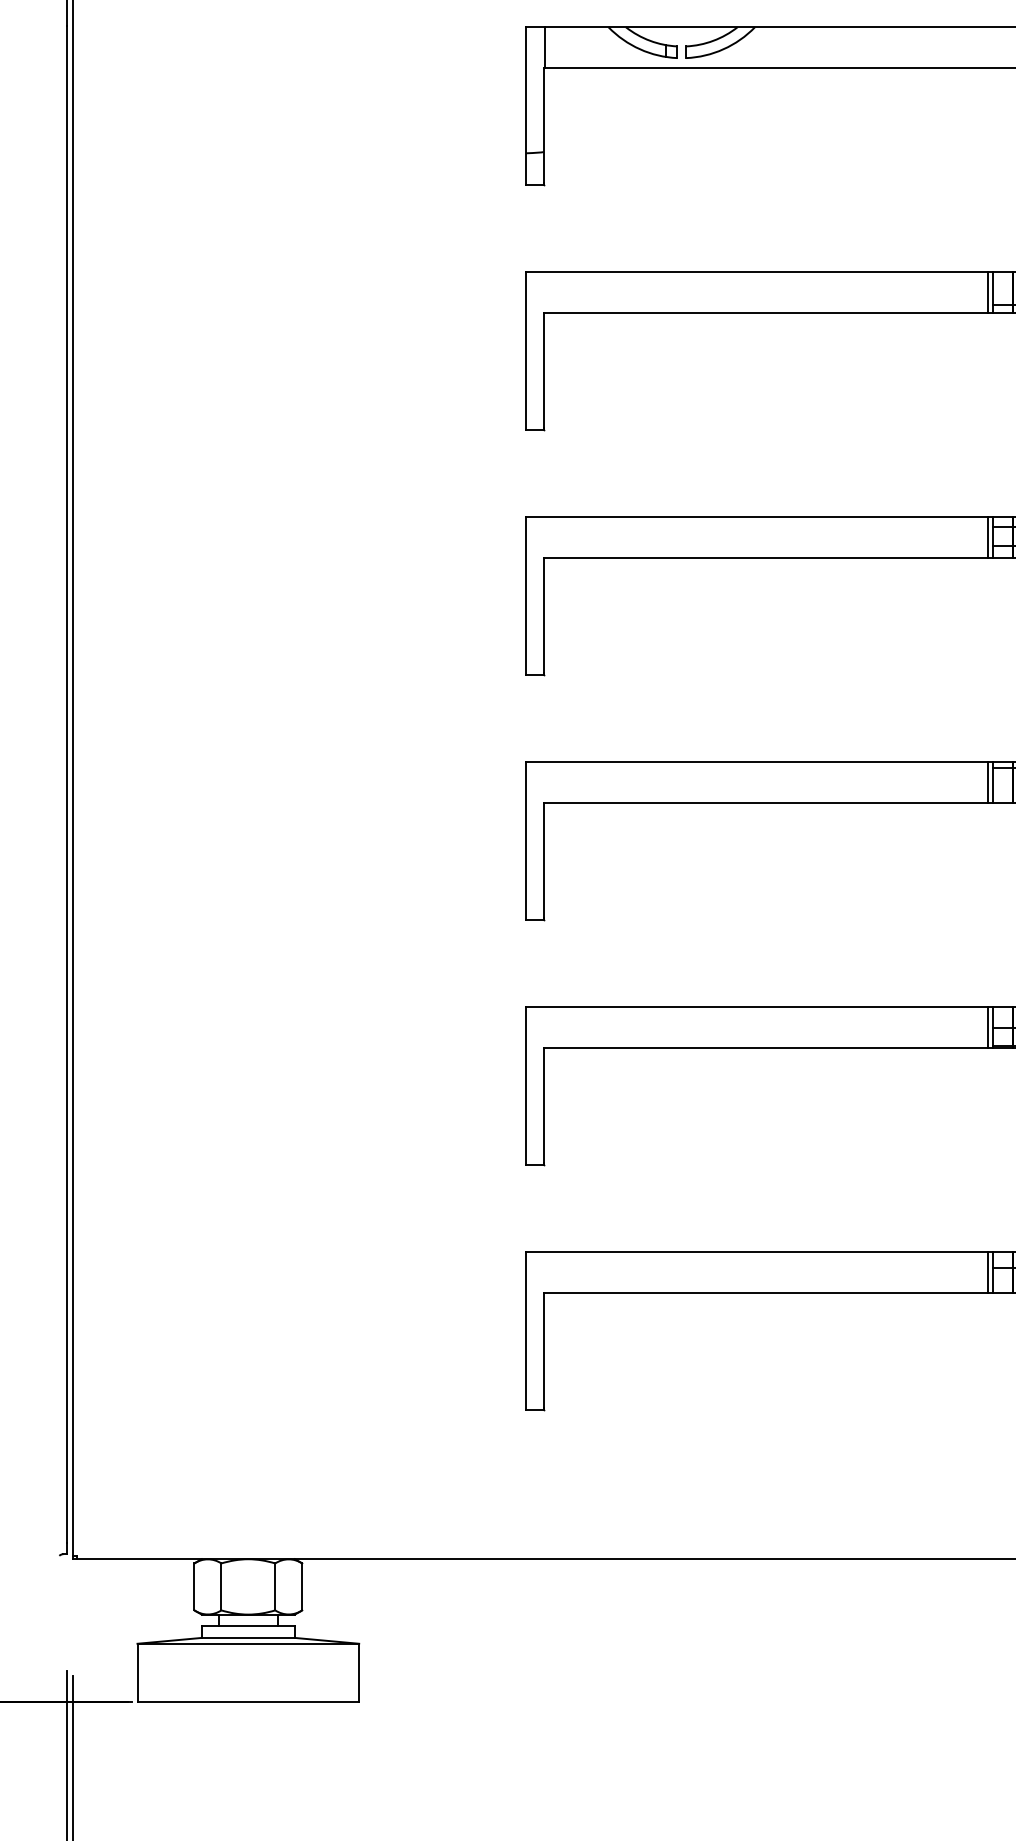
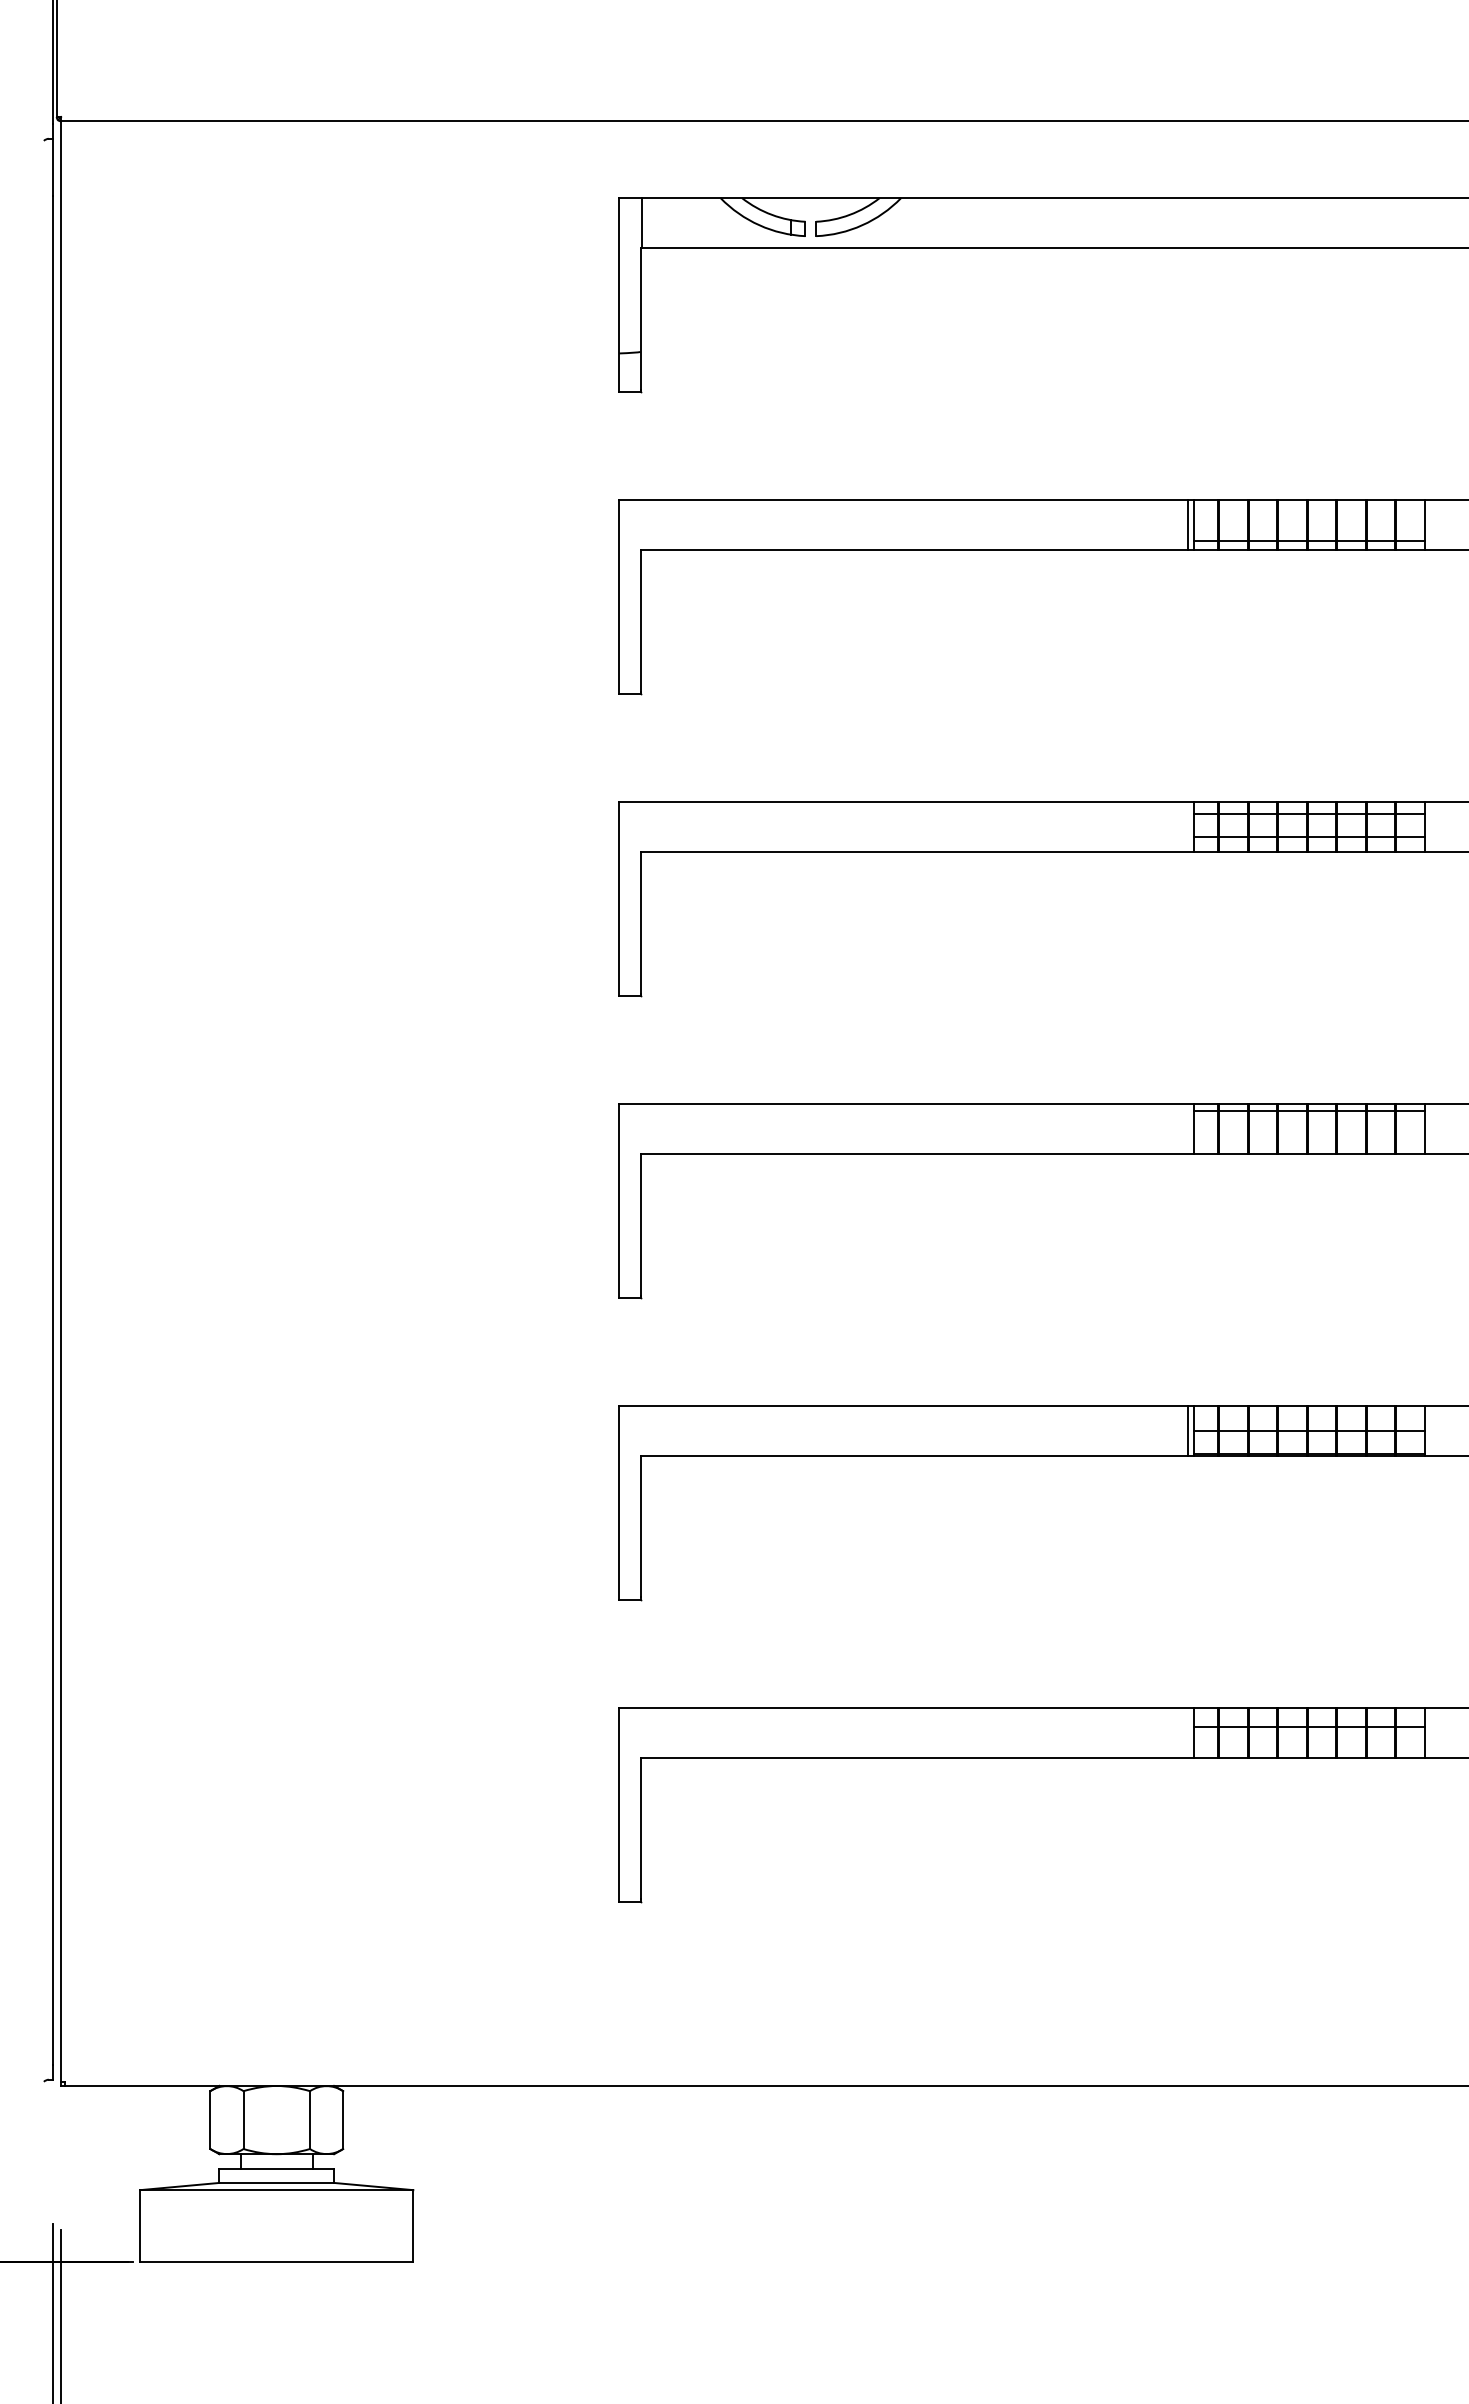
line: (988, 537) -> (1188, 826), removed
line: (988, 782) -> (1188, 1128), removed
line: (988, 1272) -> (1188, 1732), removed

